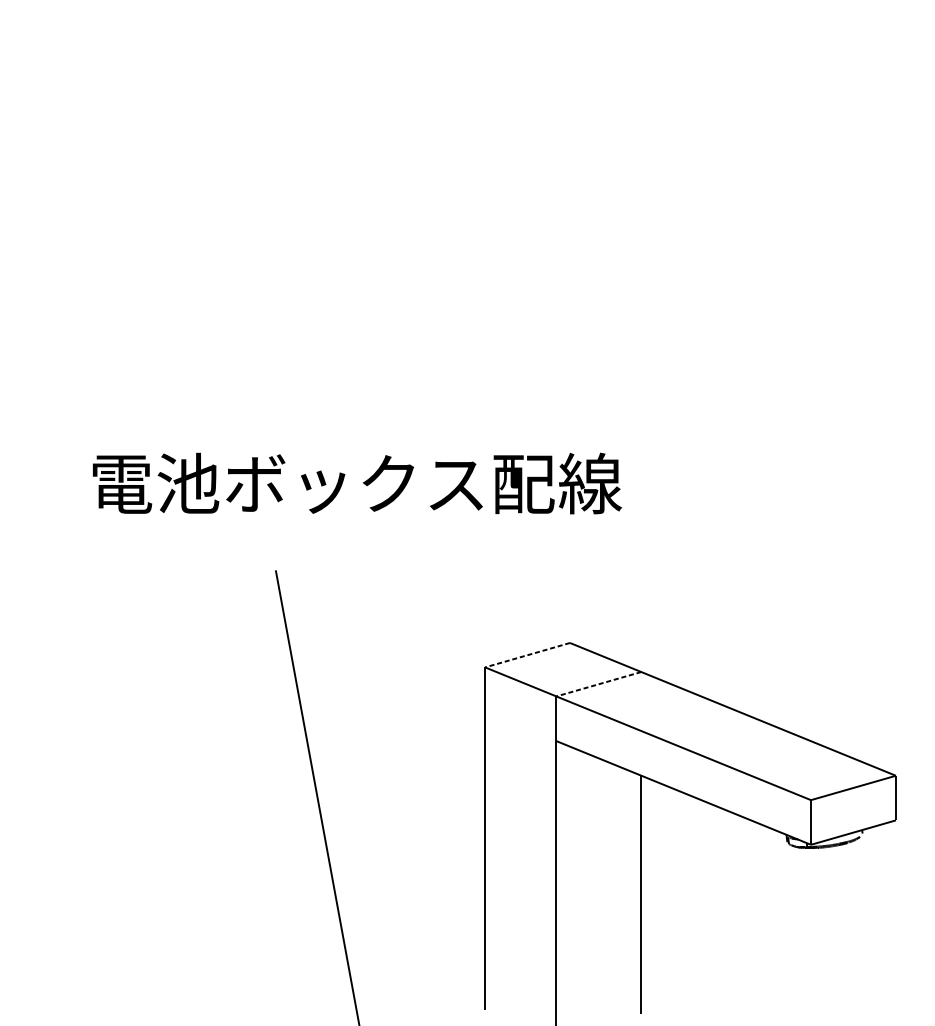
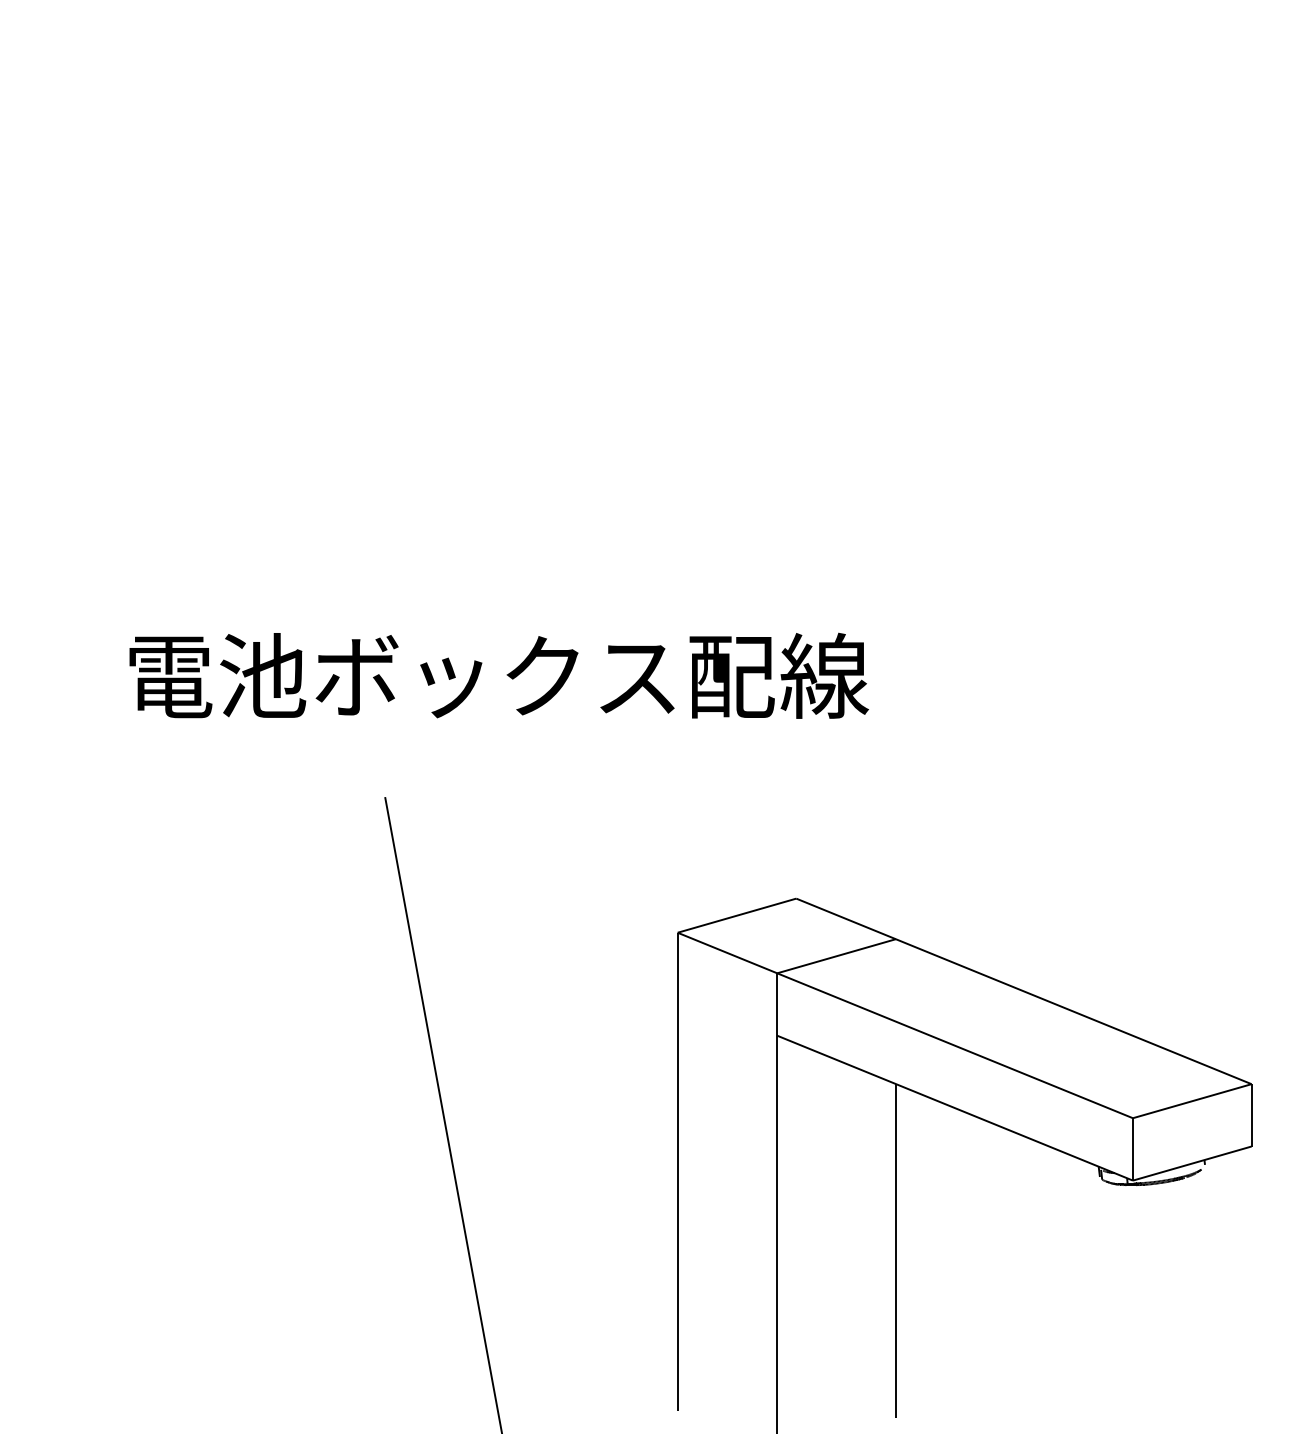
line: (527, 655) -> (737, 915), dashed -> solid
line: (598, 684) -> (836, 956), dashed -> solid

